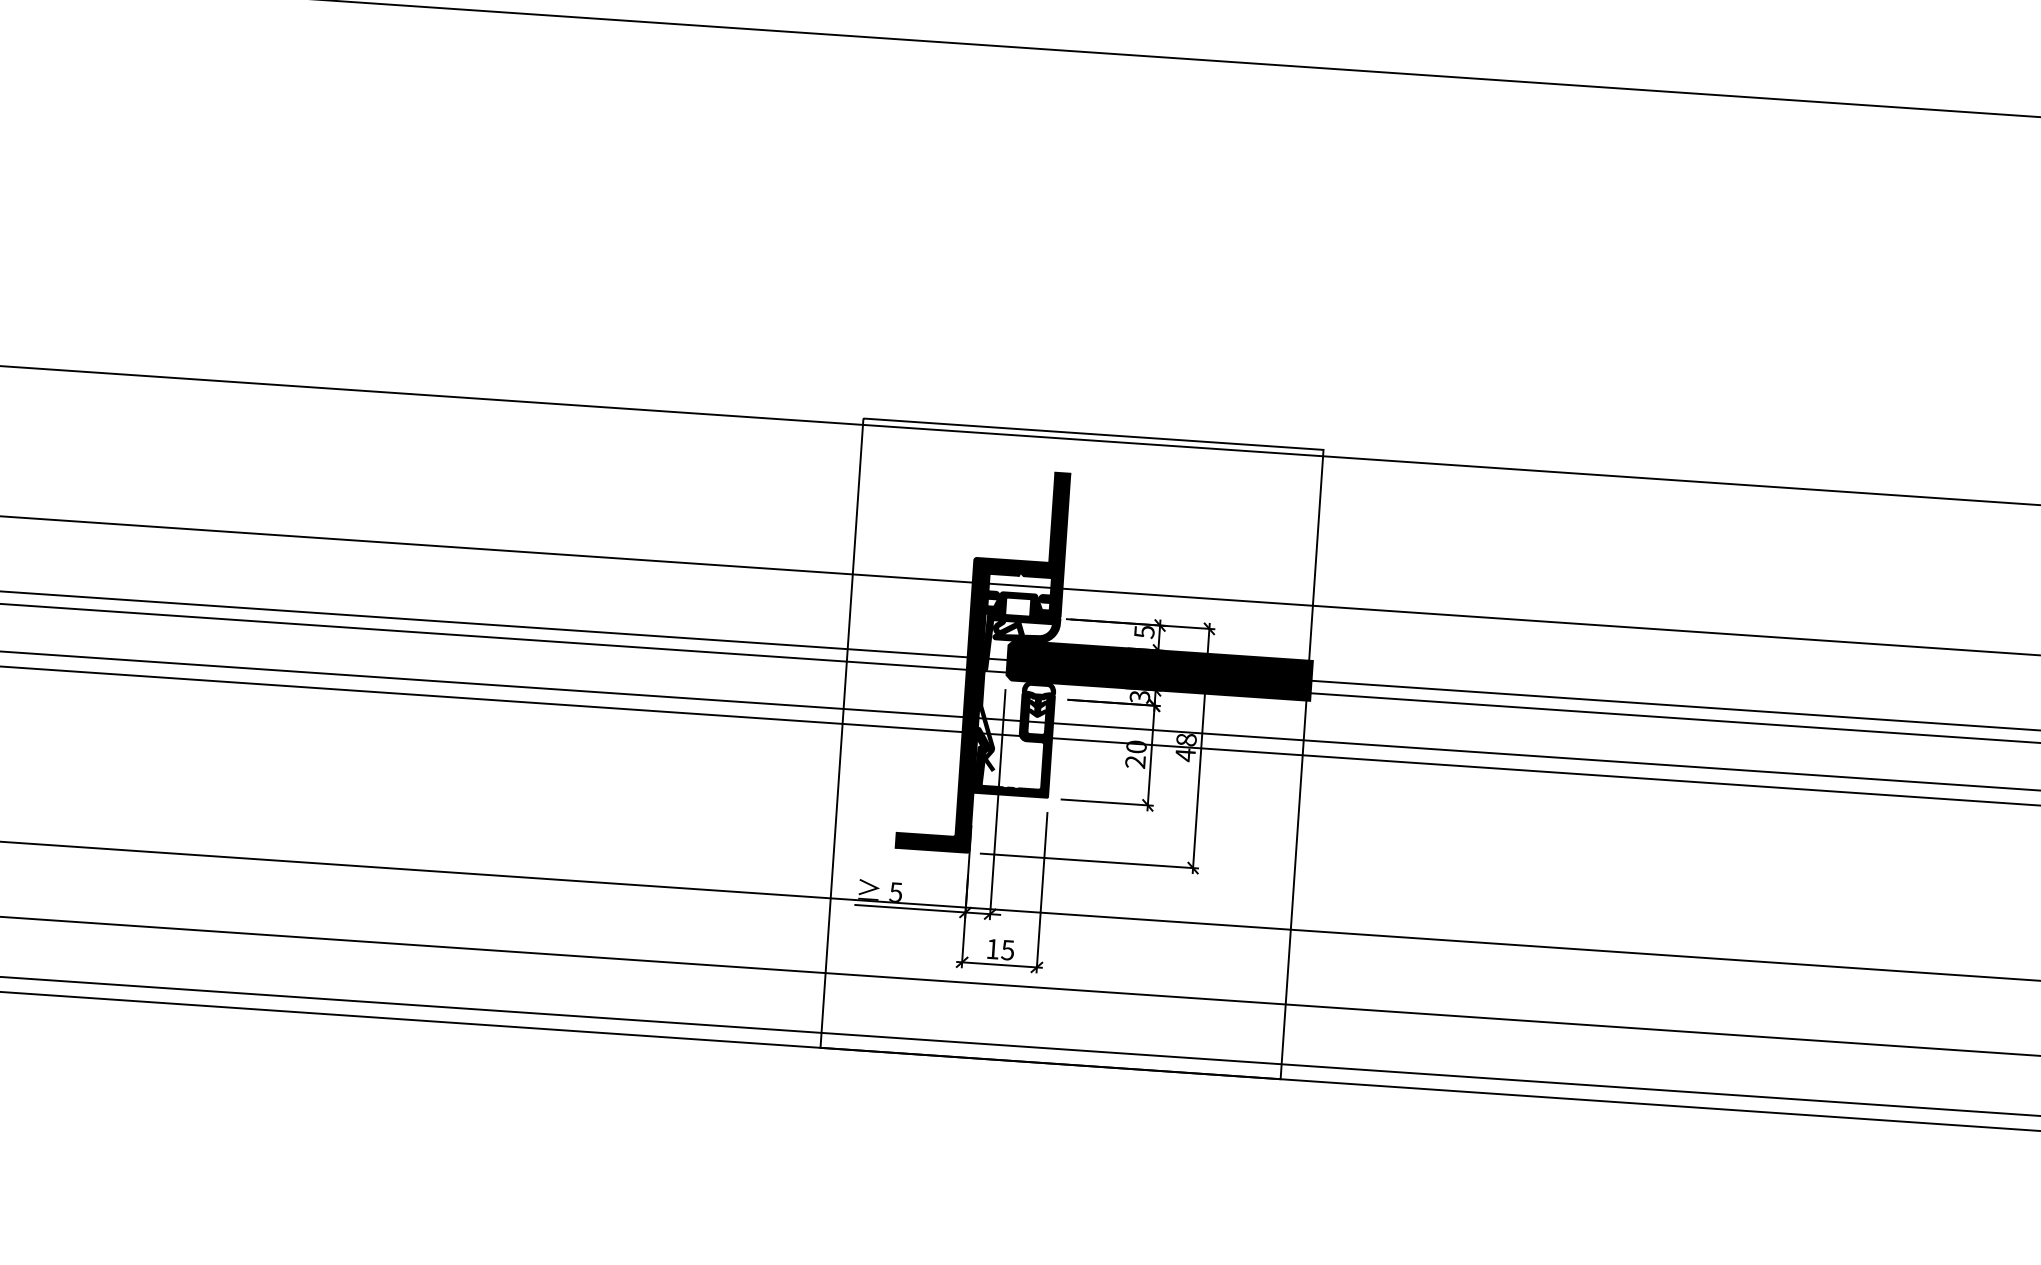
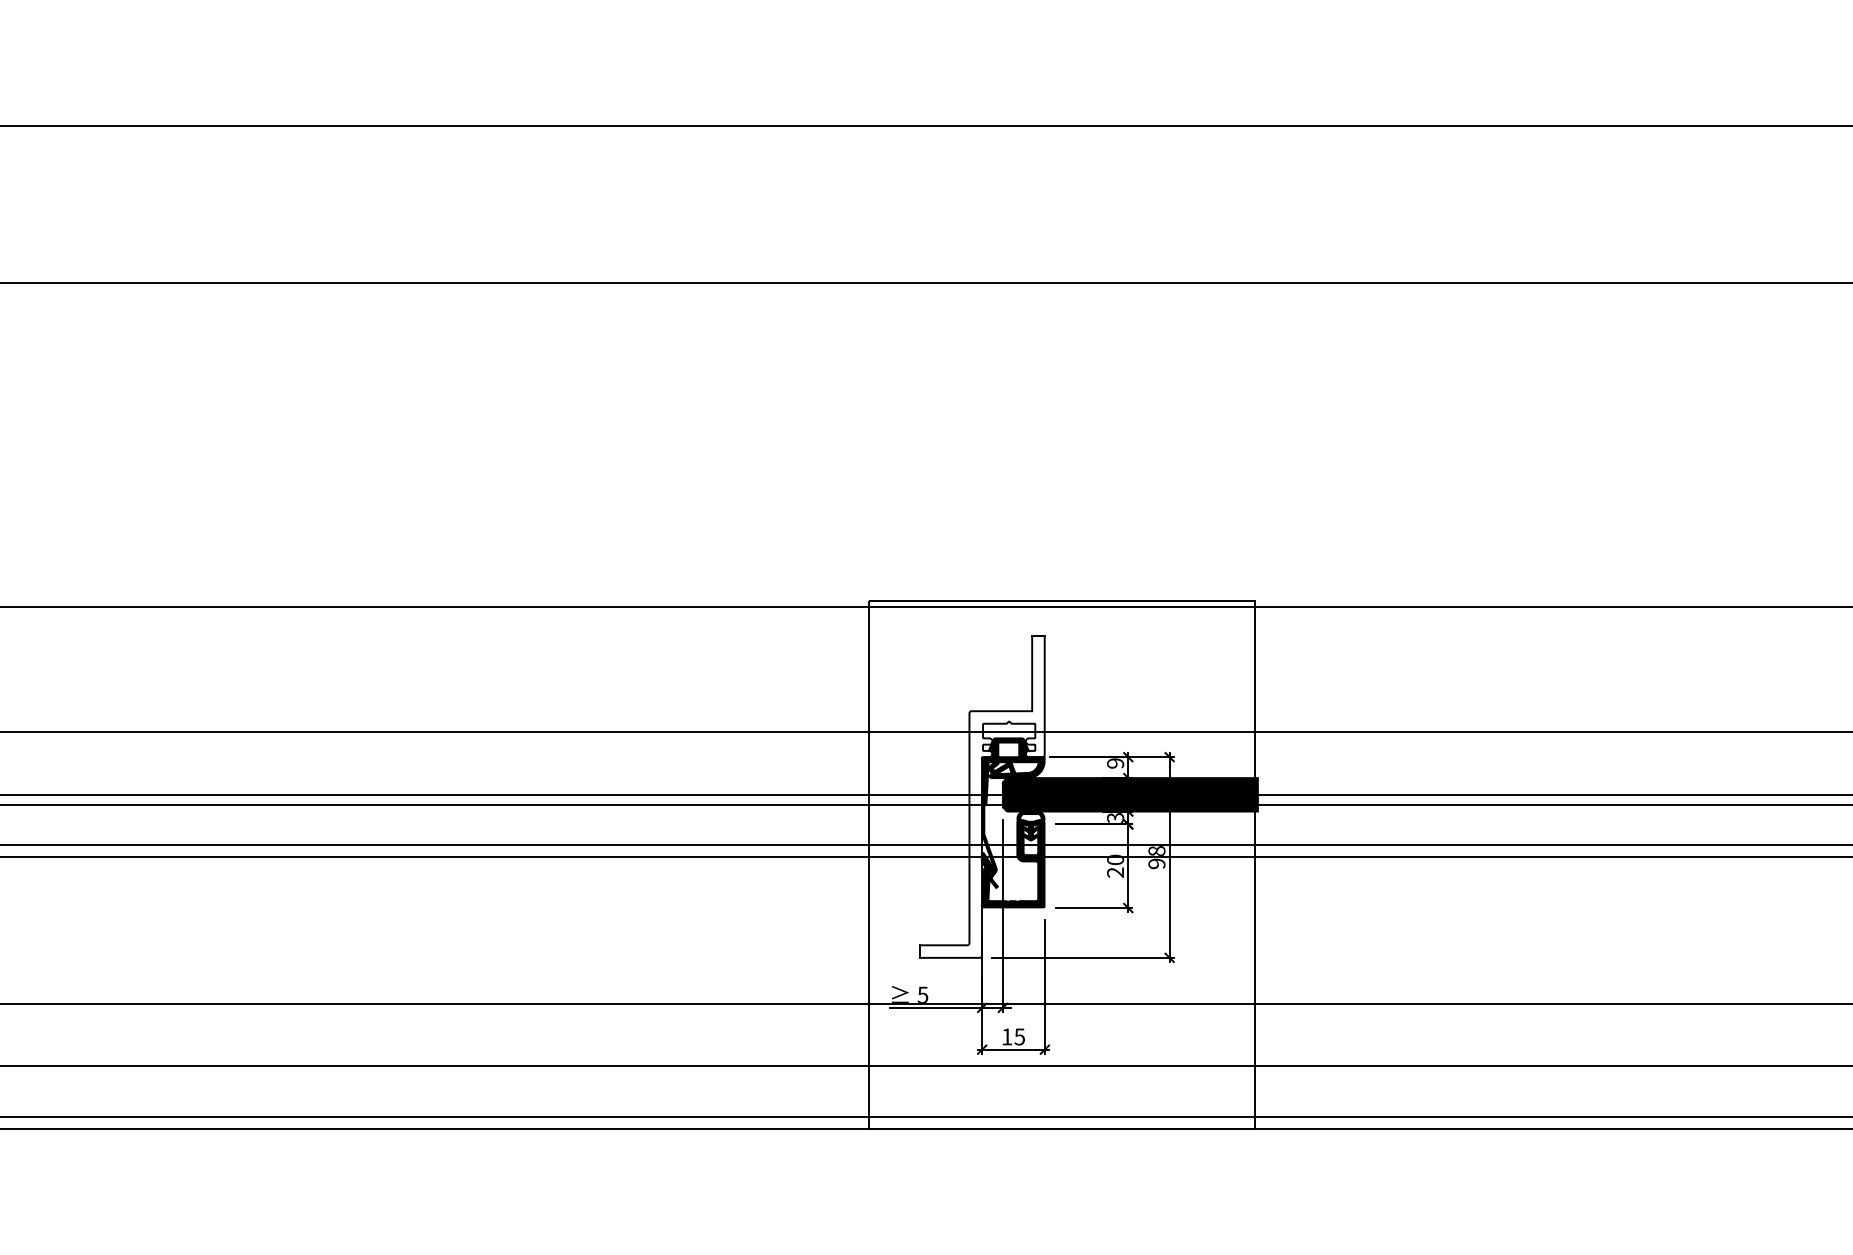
text: (1144, 632) -> (1115, 763), 5 -> 9
fill: (983, 660) -> (982, 796), removed
text: (1185, 754) -> (1156, 863), 48 -> 98

